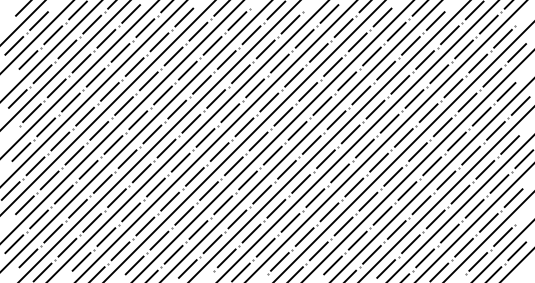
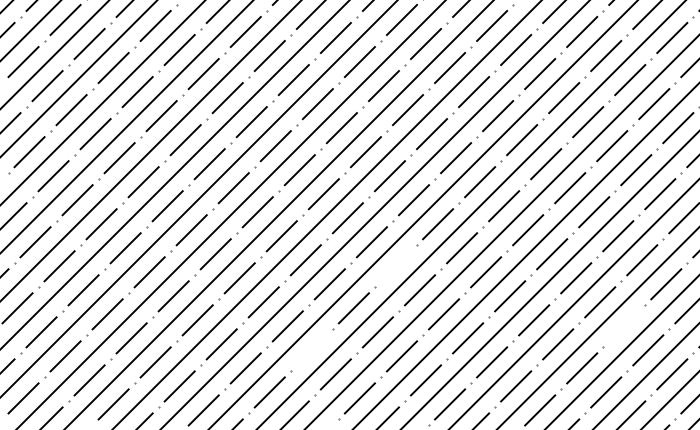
line: (247, 180) -> (395, 266), removed
line: (382, 215) -> (624, 325), removed
line: (198, 229) -> (311, 349), removed

